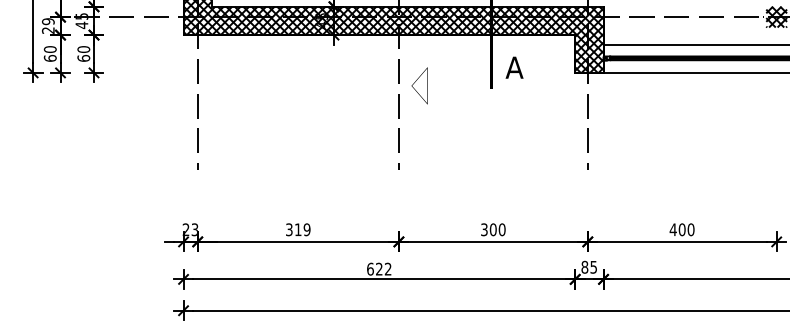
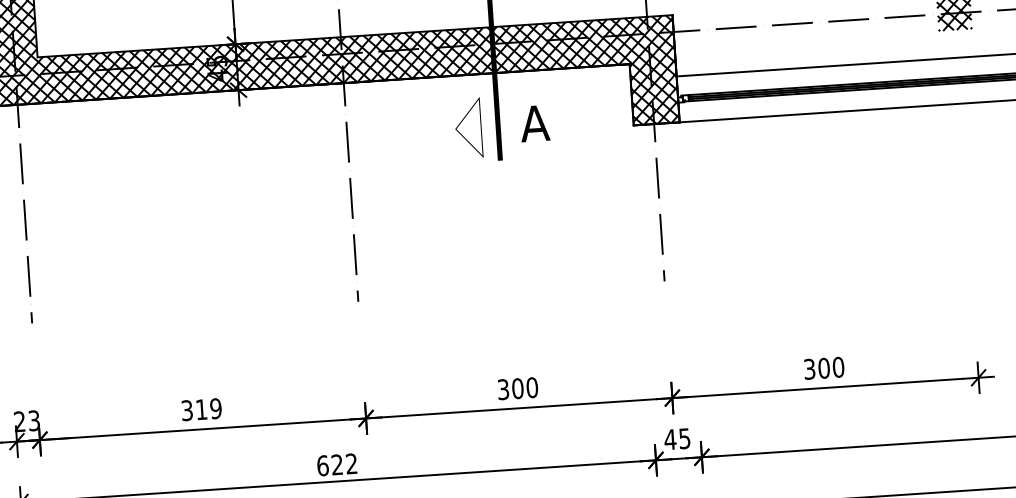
part: (419, 85) -> (468, 127), moved
text: (672, 229) -> (808, 368), 400 -> 300
text: (584, 266) -> (669, 438), 85 -> 45

